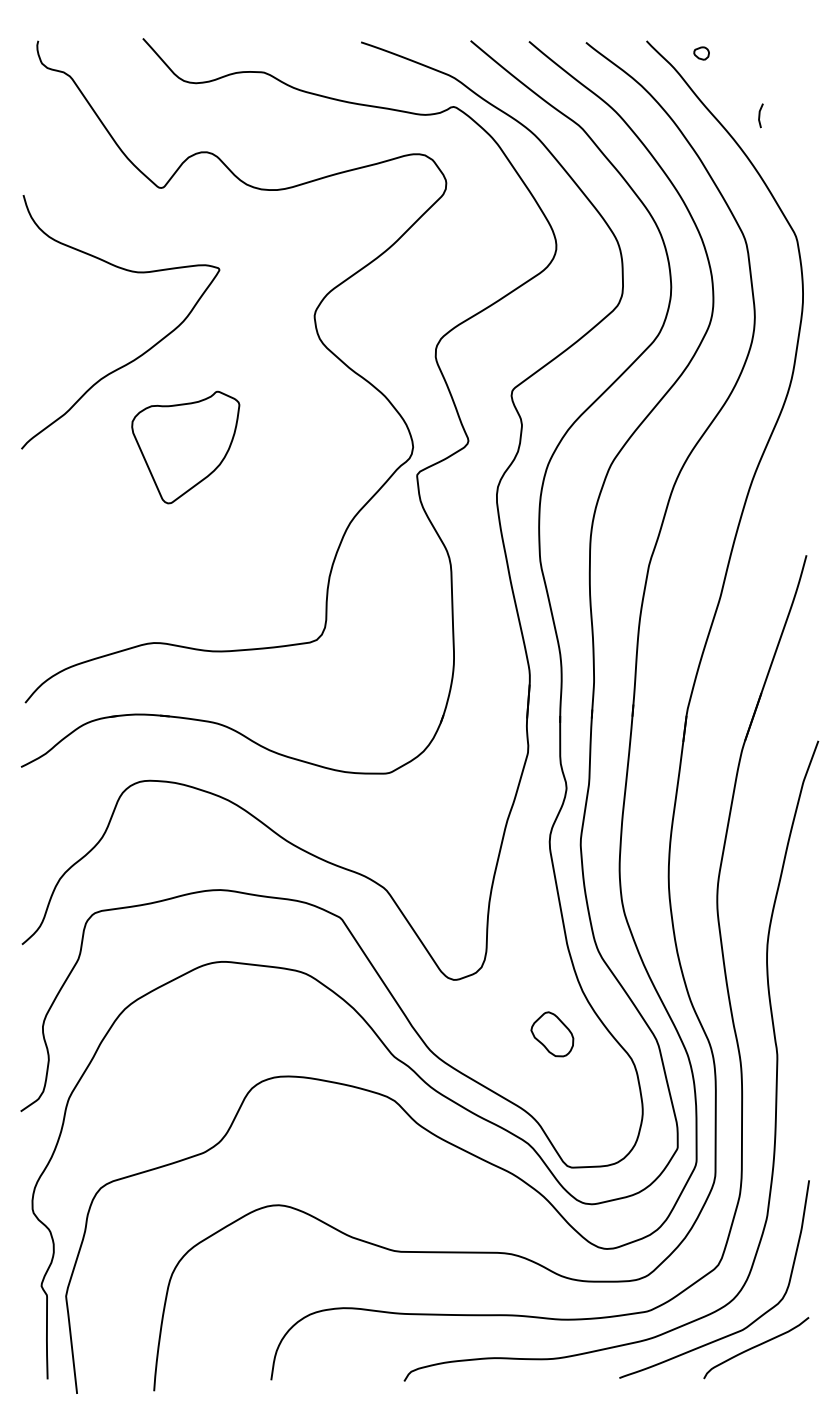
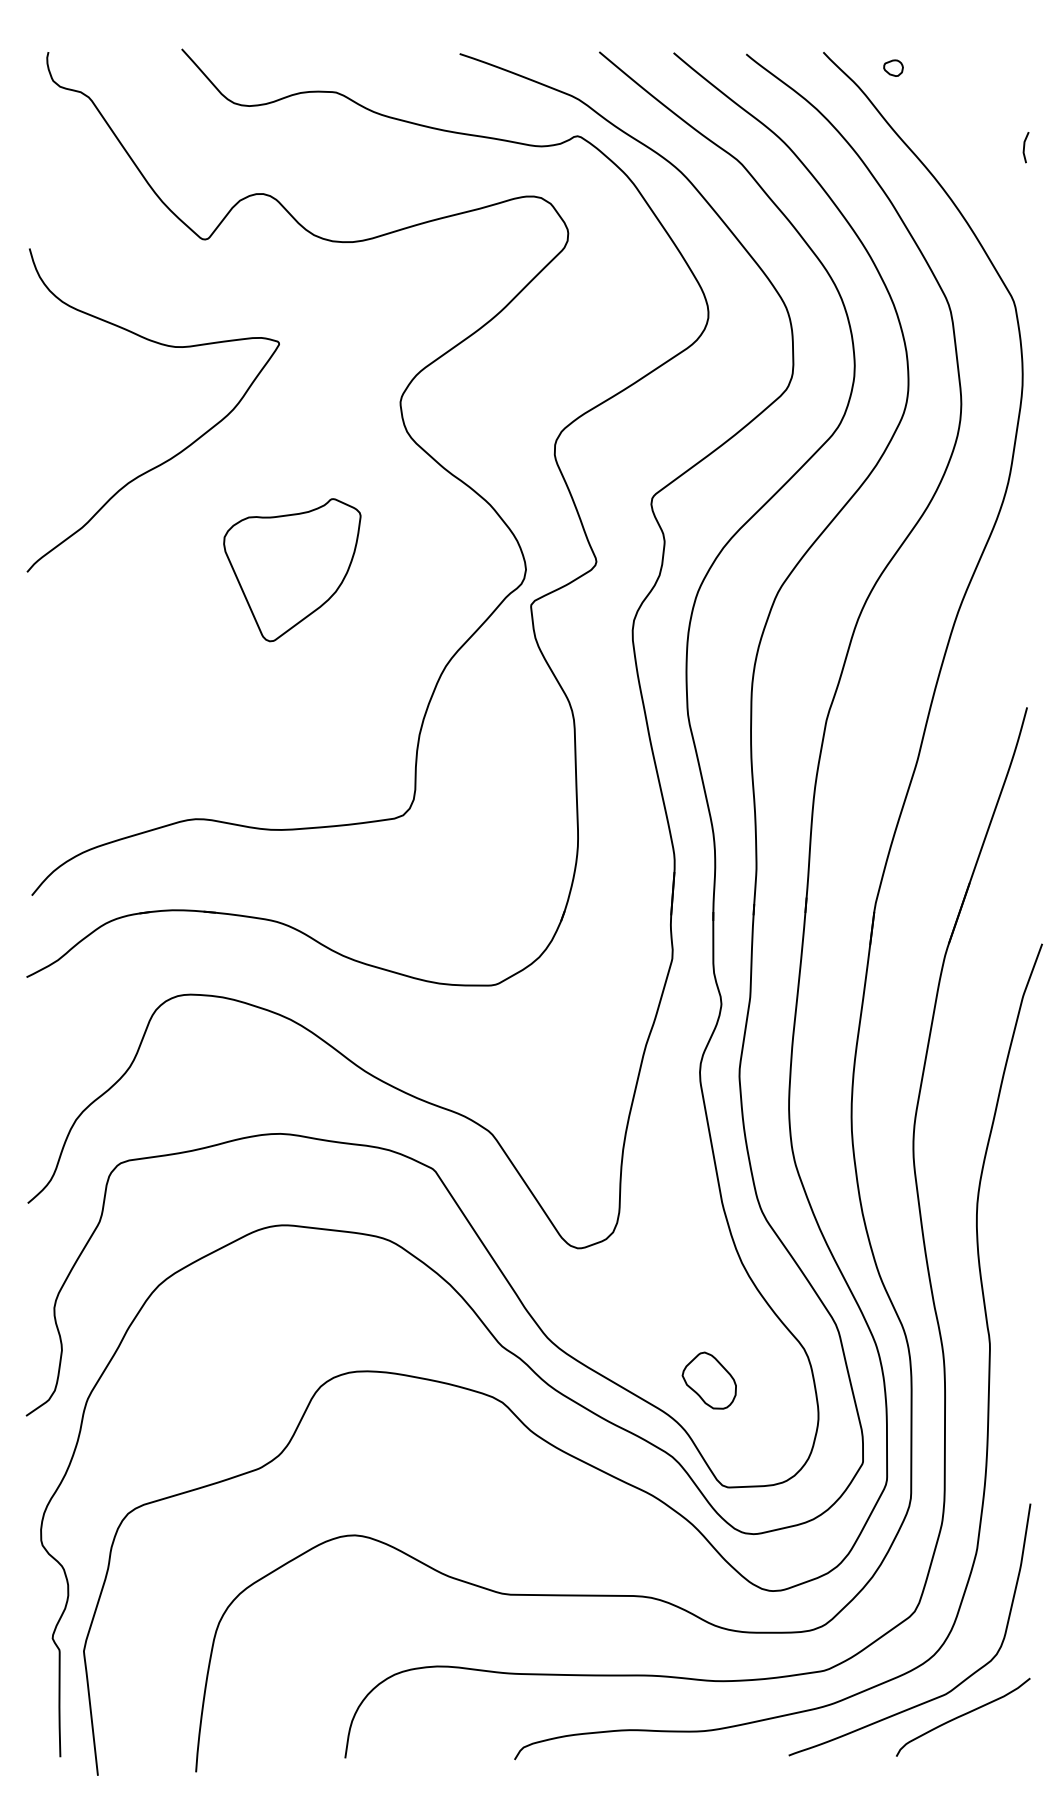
line: (759, 115) -> (1024, 147), moved
part: (185, 447) -> (292, 570), moved
part: (551, 1034) -> (708, 1380), moved

